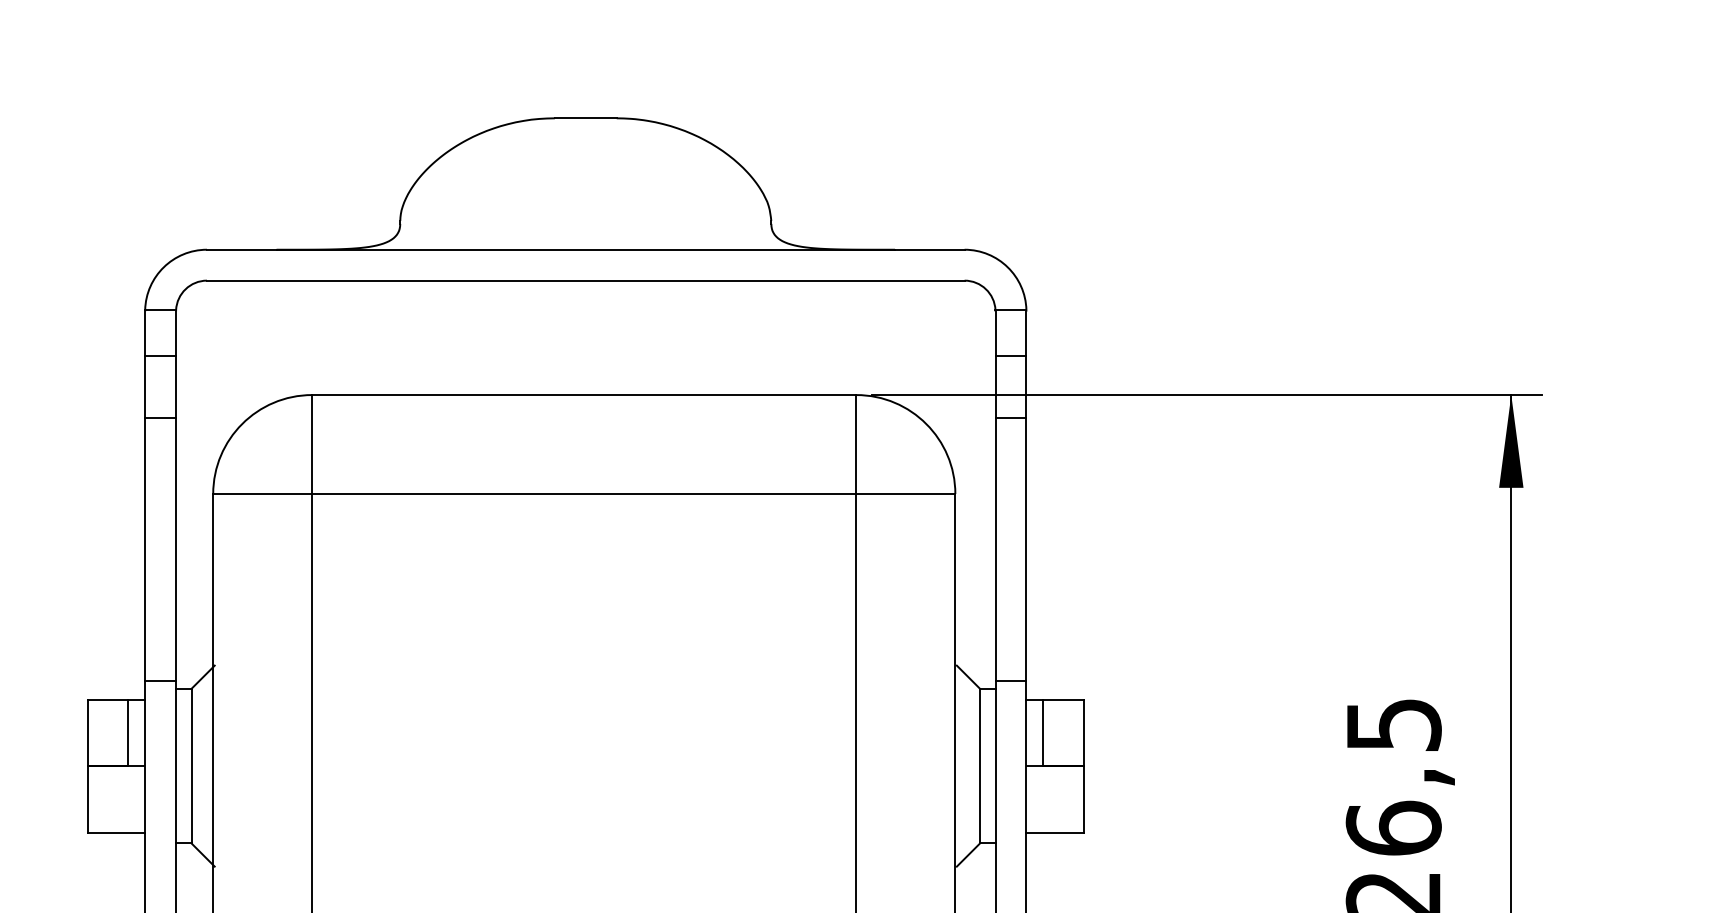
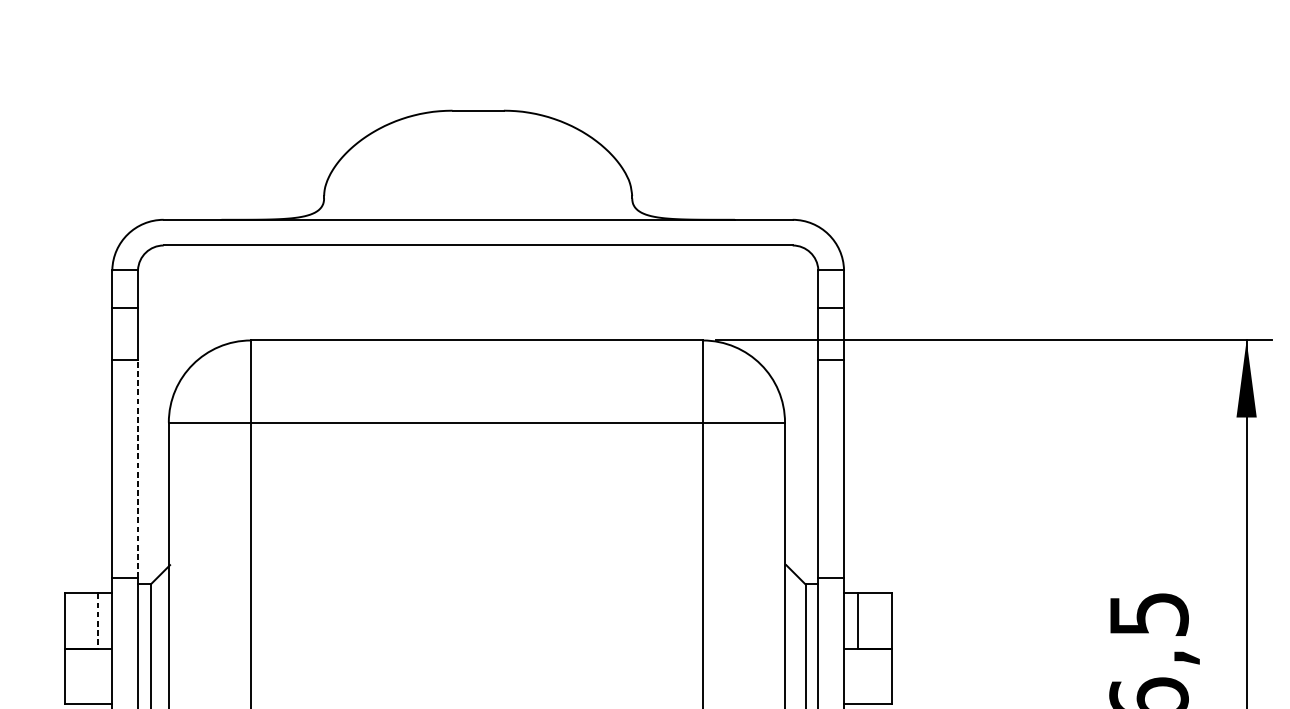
line: (176, 549) -> (138, 468), solid -> dashed
line: (128, 733) -> (98, 621), solid -> dashed

